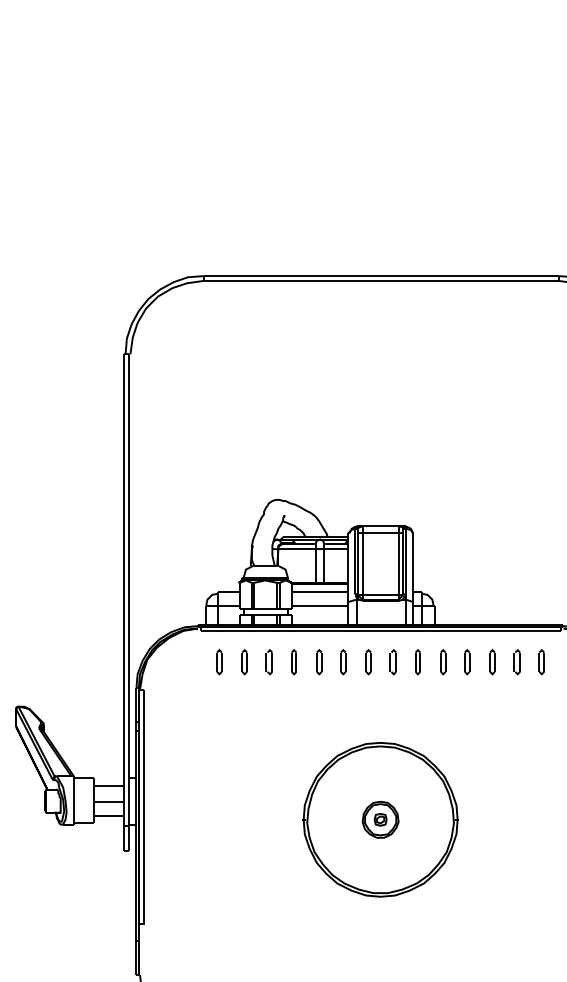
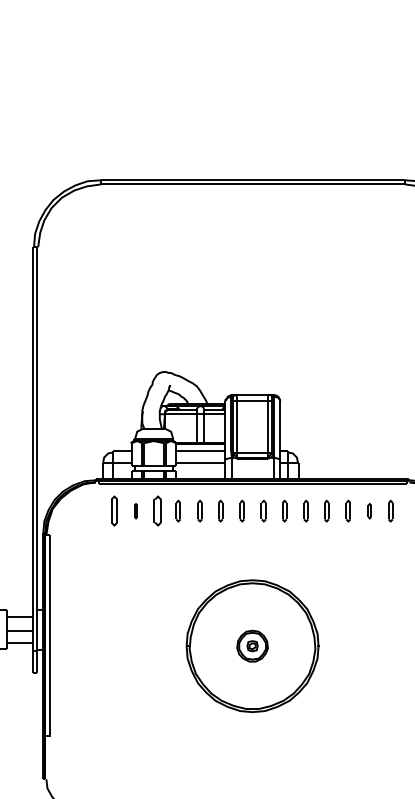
part: (219, 662) -> (114, 511), size x1.4
part: (244, 662) -> (135, 511), size x0.7
part: (268, 662) -> (156, 511), size x1.4
part: (516, 662) -> (368, 511), size x0.7

